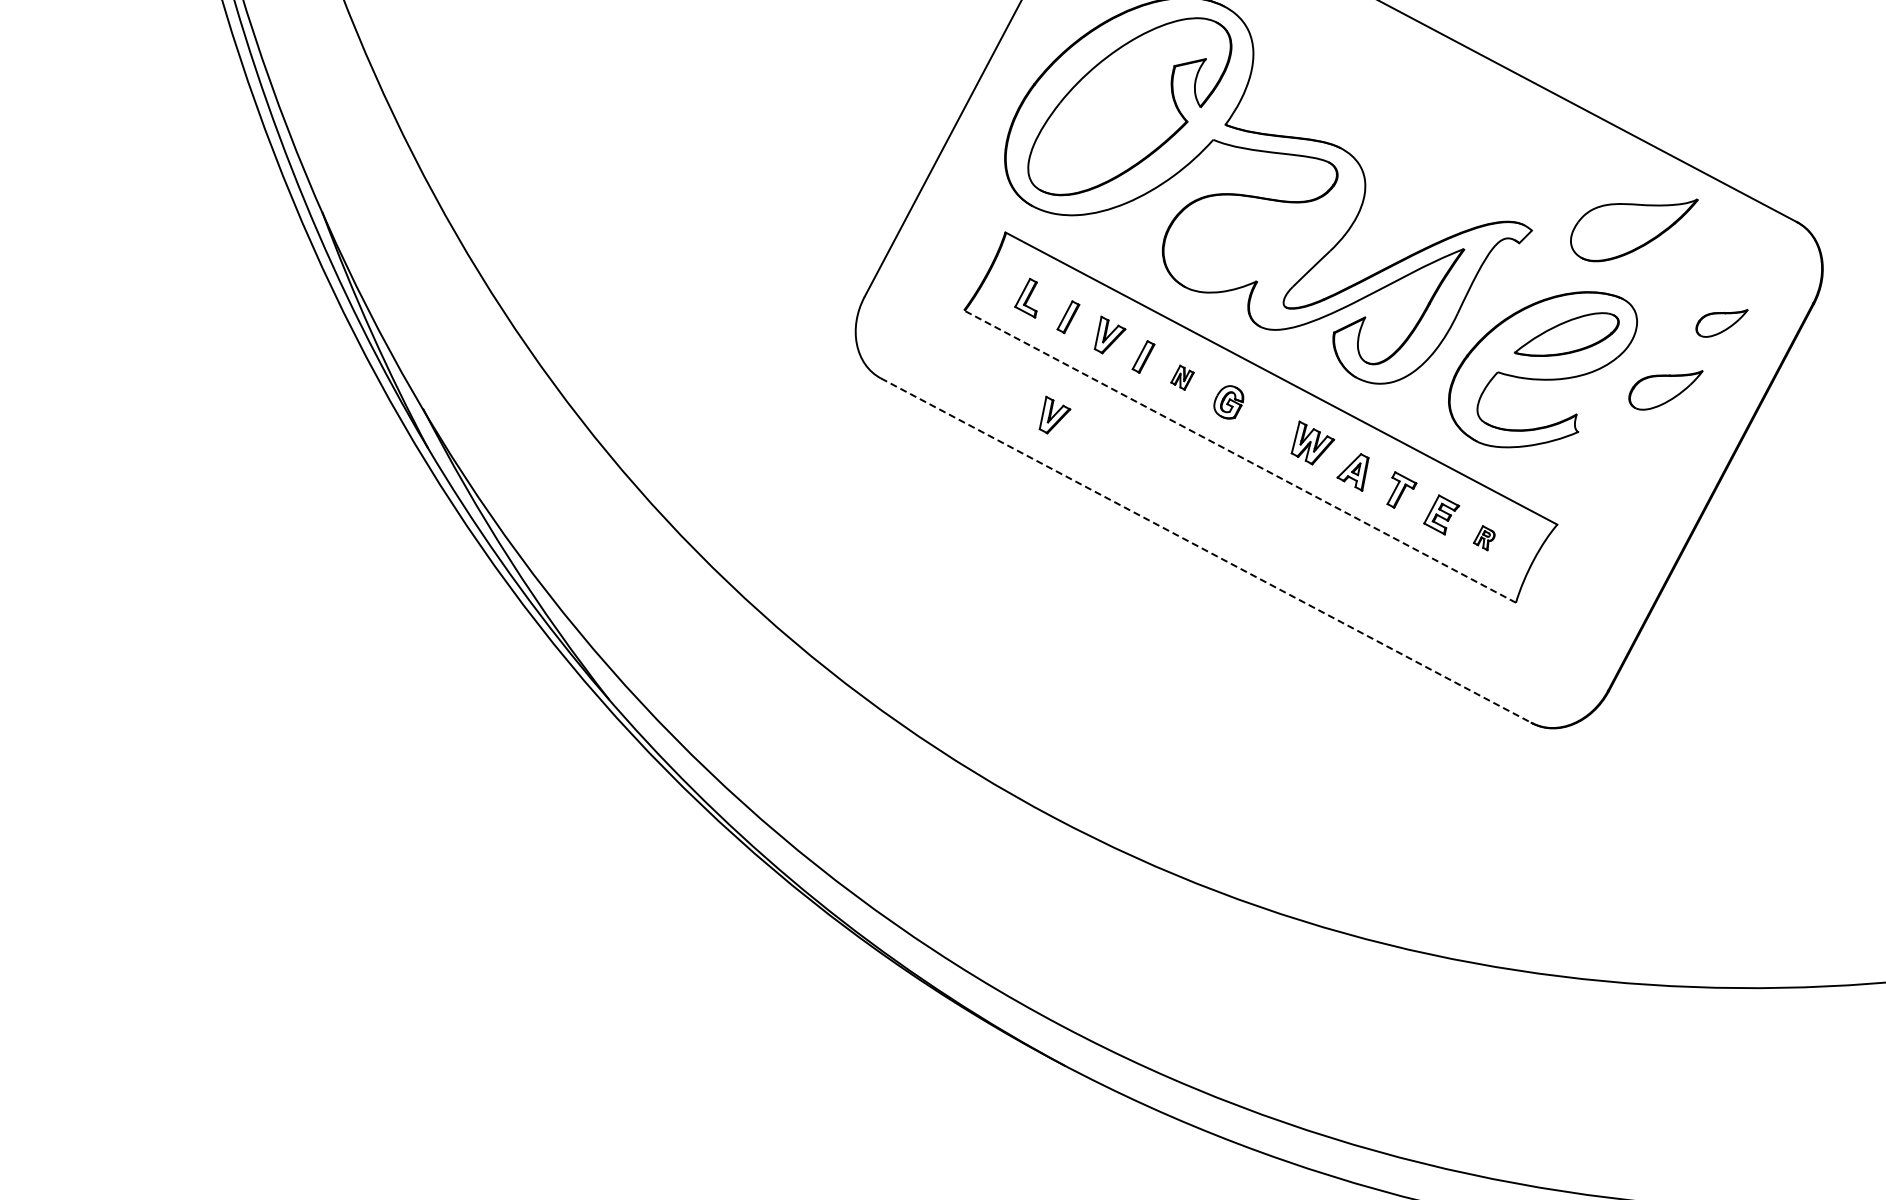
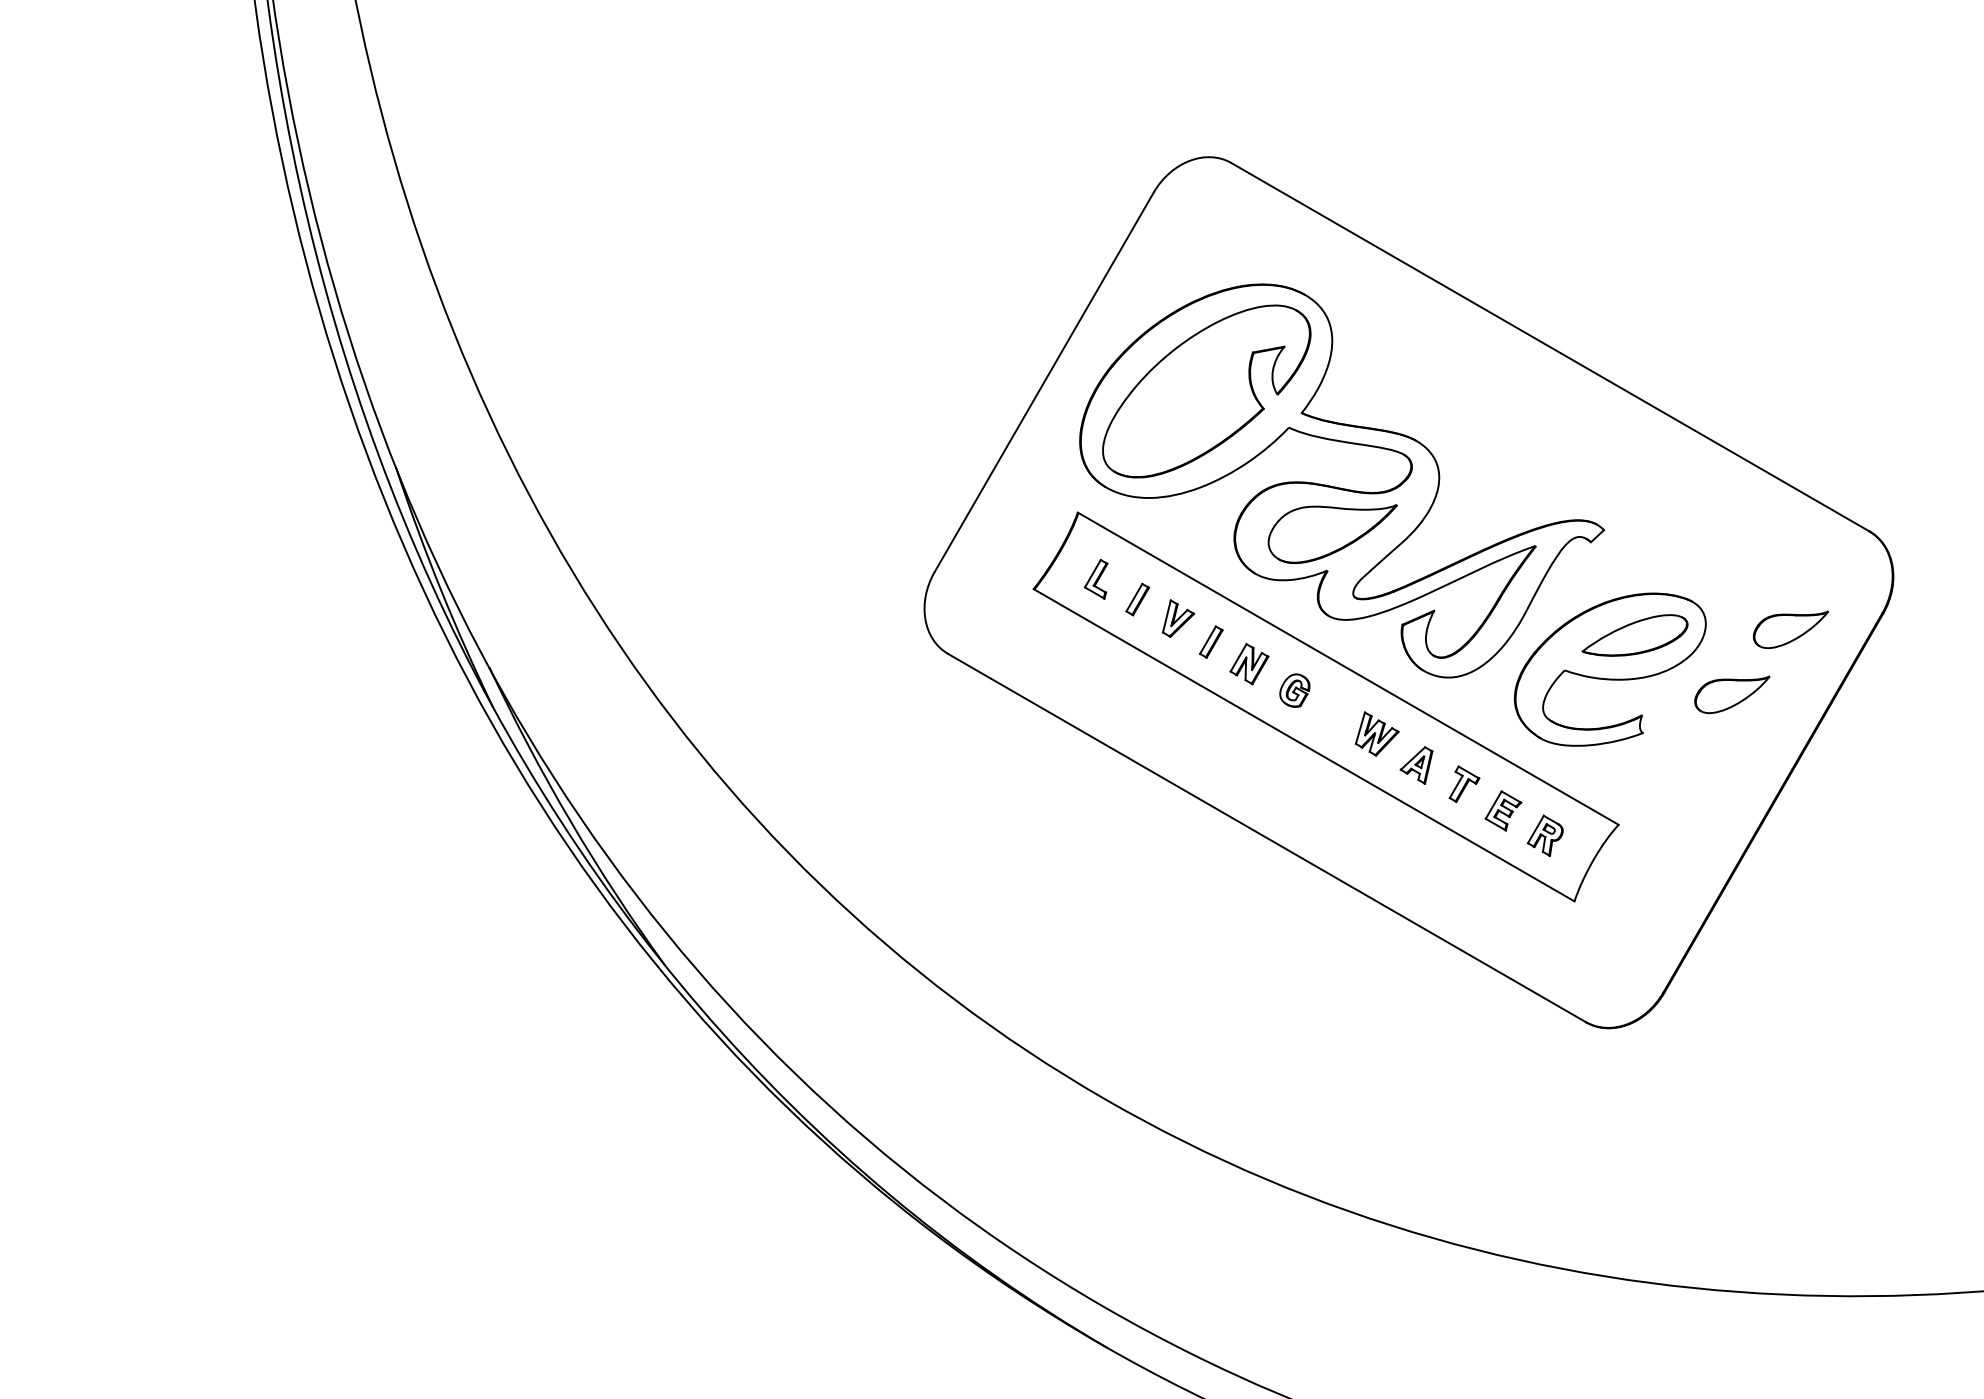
part: (1634, 230) -> (1332, 533), moved
part: (1721, 323) -> (1790, 629), size x1.43
part: (1182, 377) -> (1249, 664), size x1.67
part: (1054, 414) -> (1120, 696), removed
line: (1239, 456) -> (1303, 745), dashed -> solid
part: (1483, 538) -> (1544, 835), size x1.67
line: (1206, 551) -> (1267, 838), dashed -> solid

